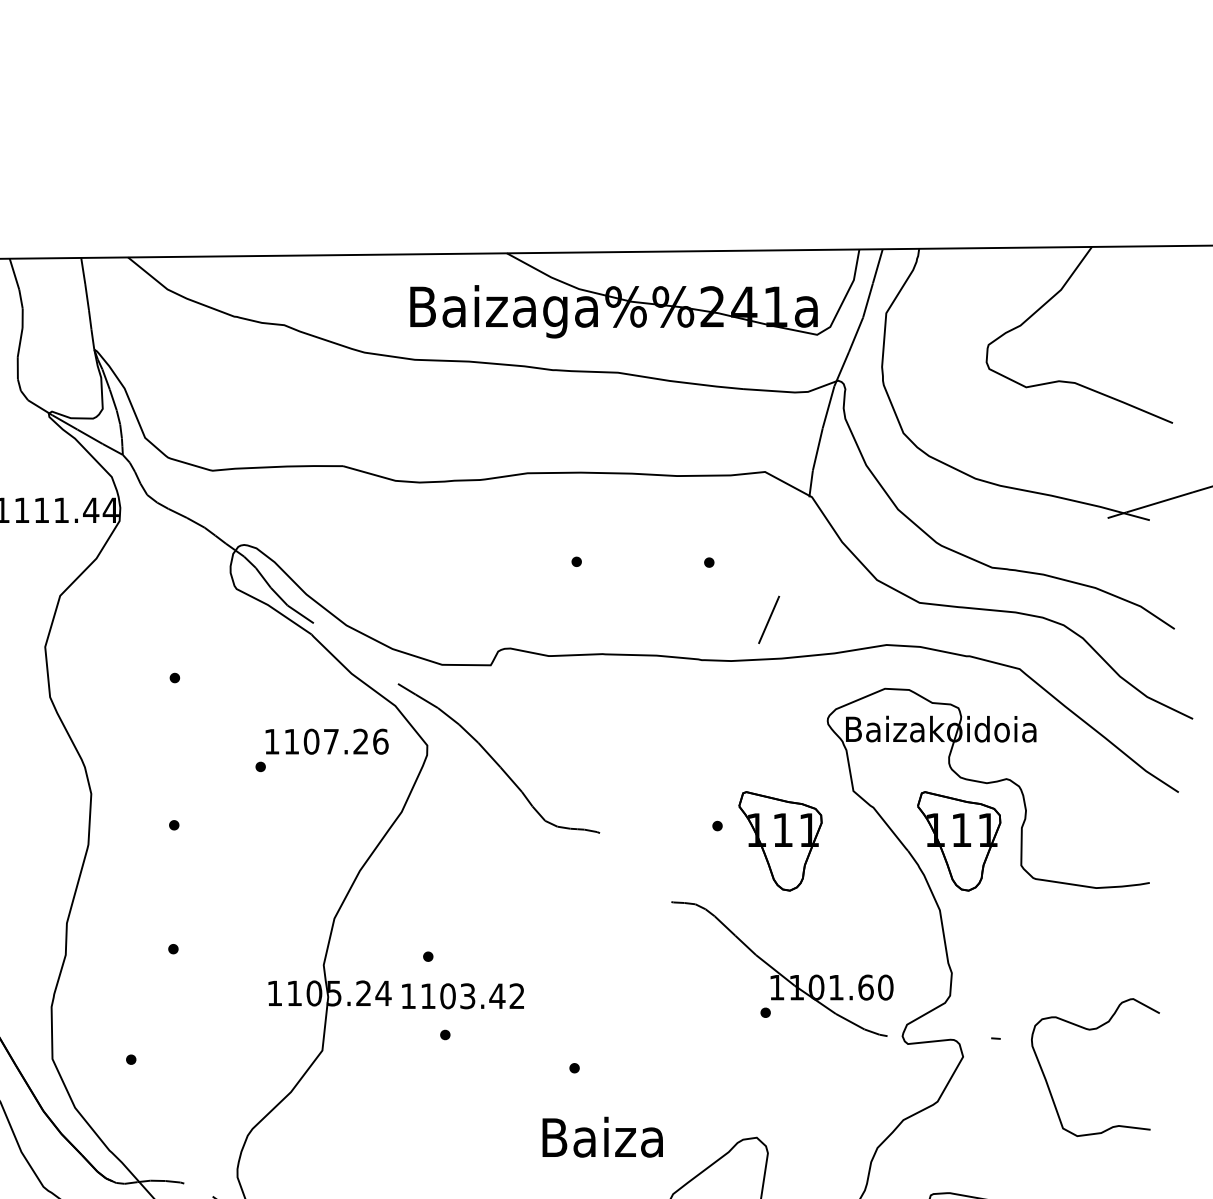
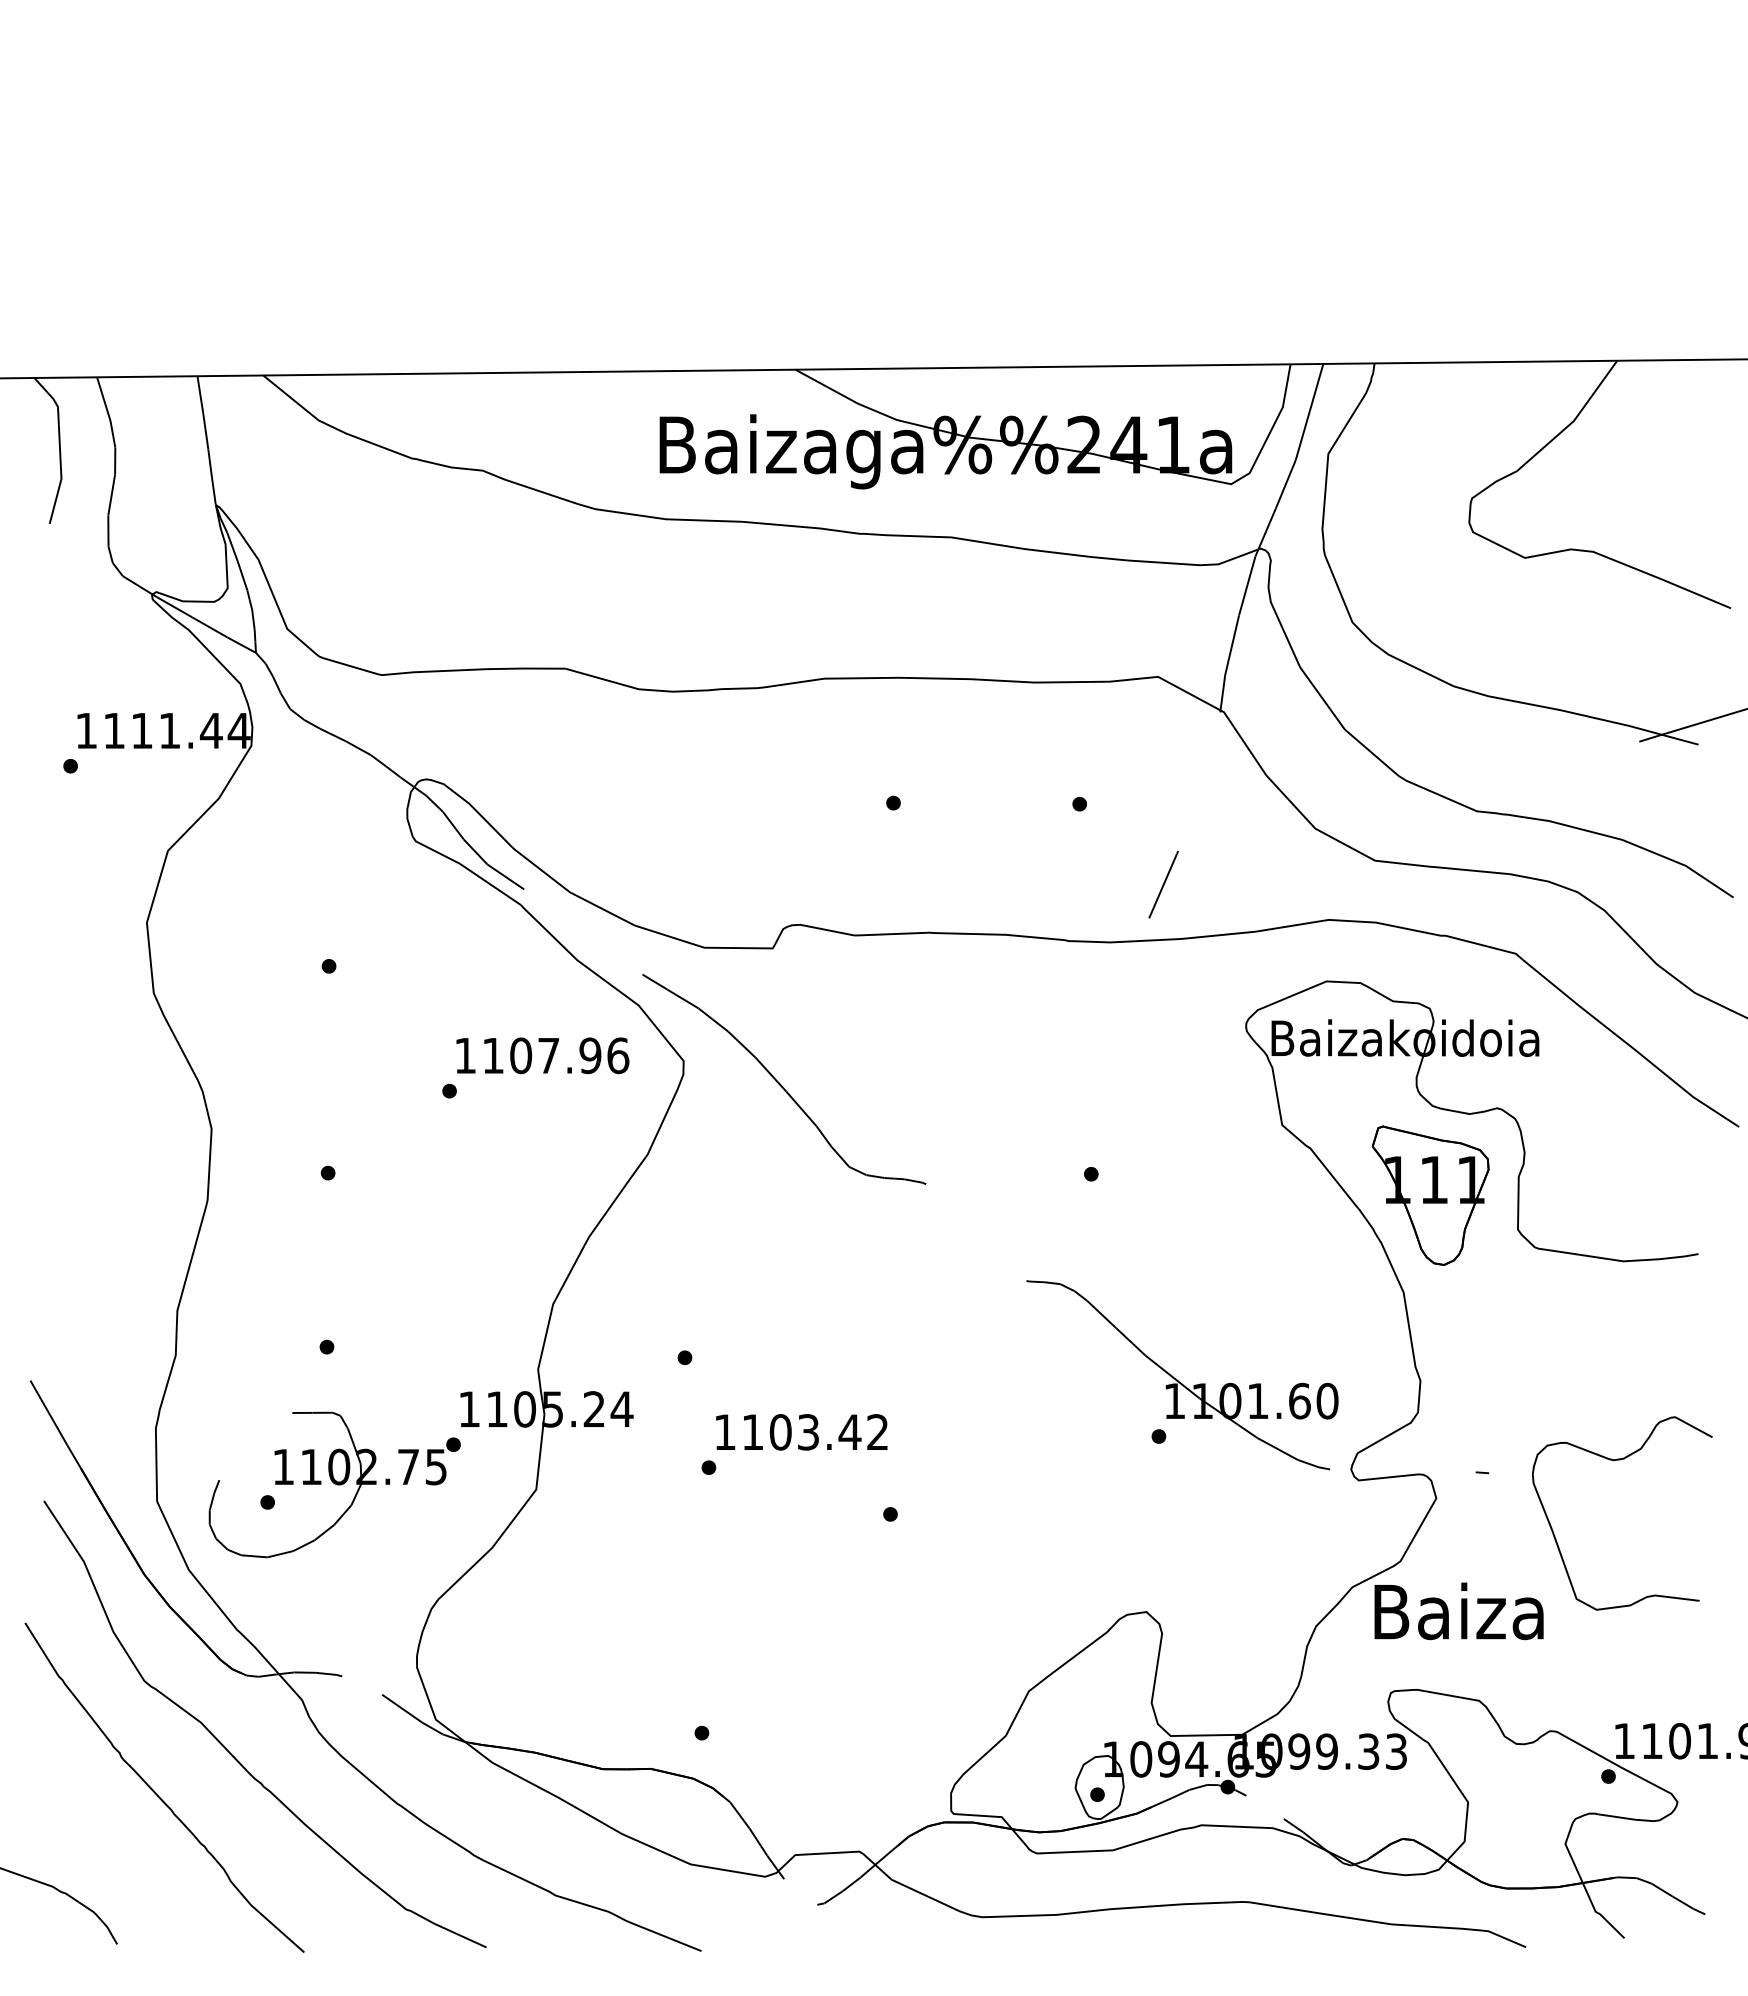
text: (361, 741) -> (590, 1055), 1107.26 -> 1107.96
part: (780, 841) -> (1179, 1195), removed
text: (462, 996) -> (801, 1432), moved
part: (178, 1046) -> (334, 1484), added
text: (602, 1137) -> (1458, 1611), moved

